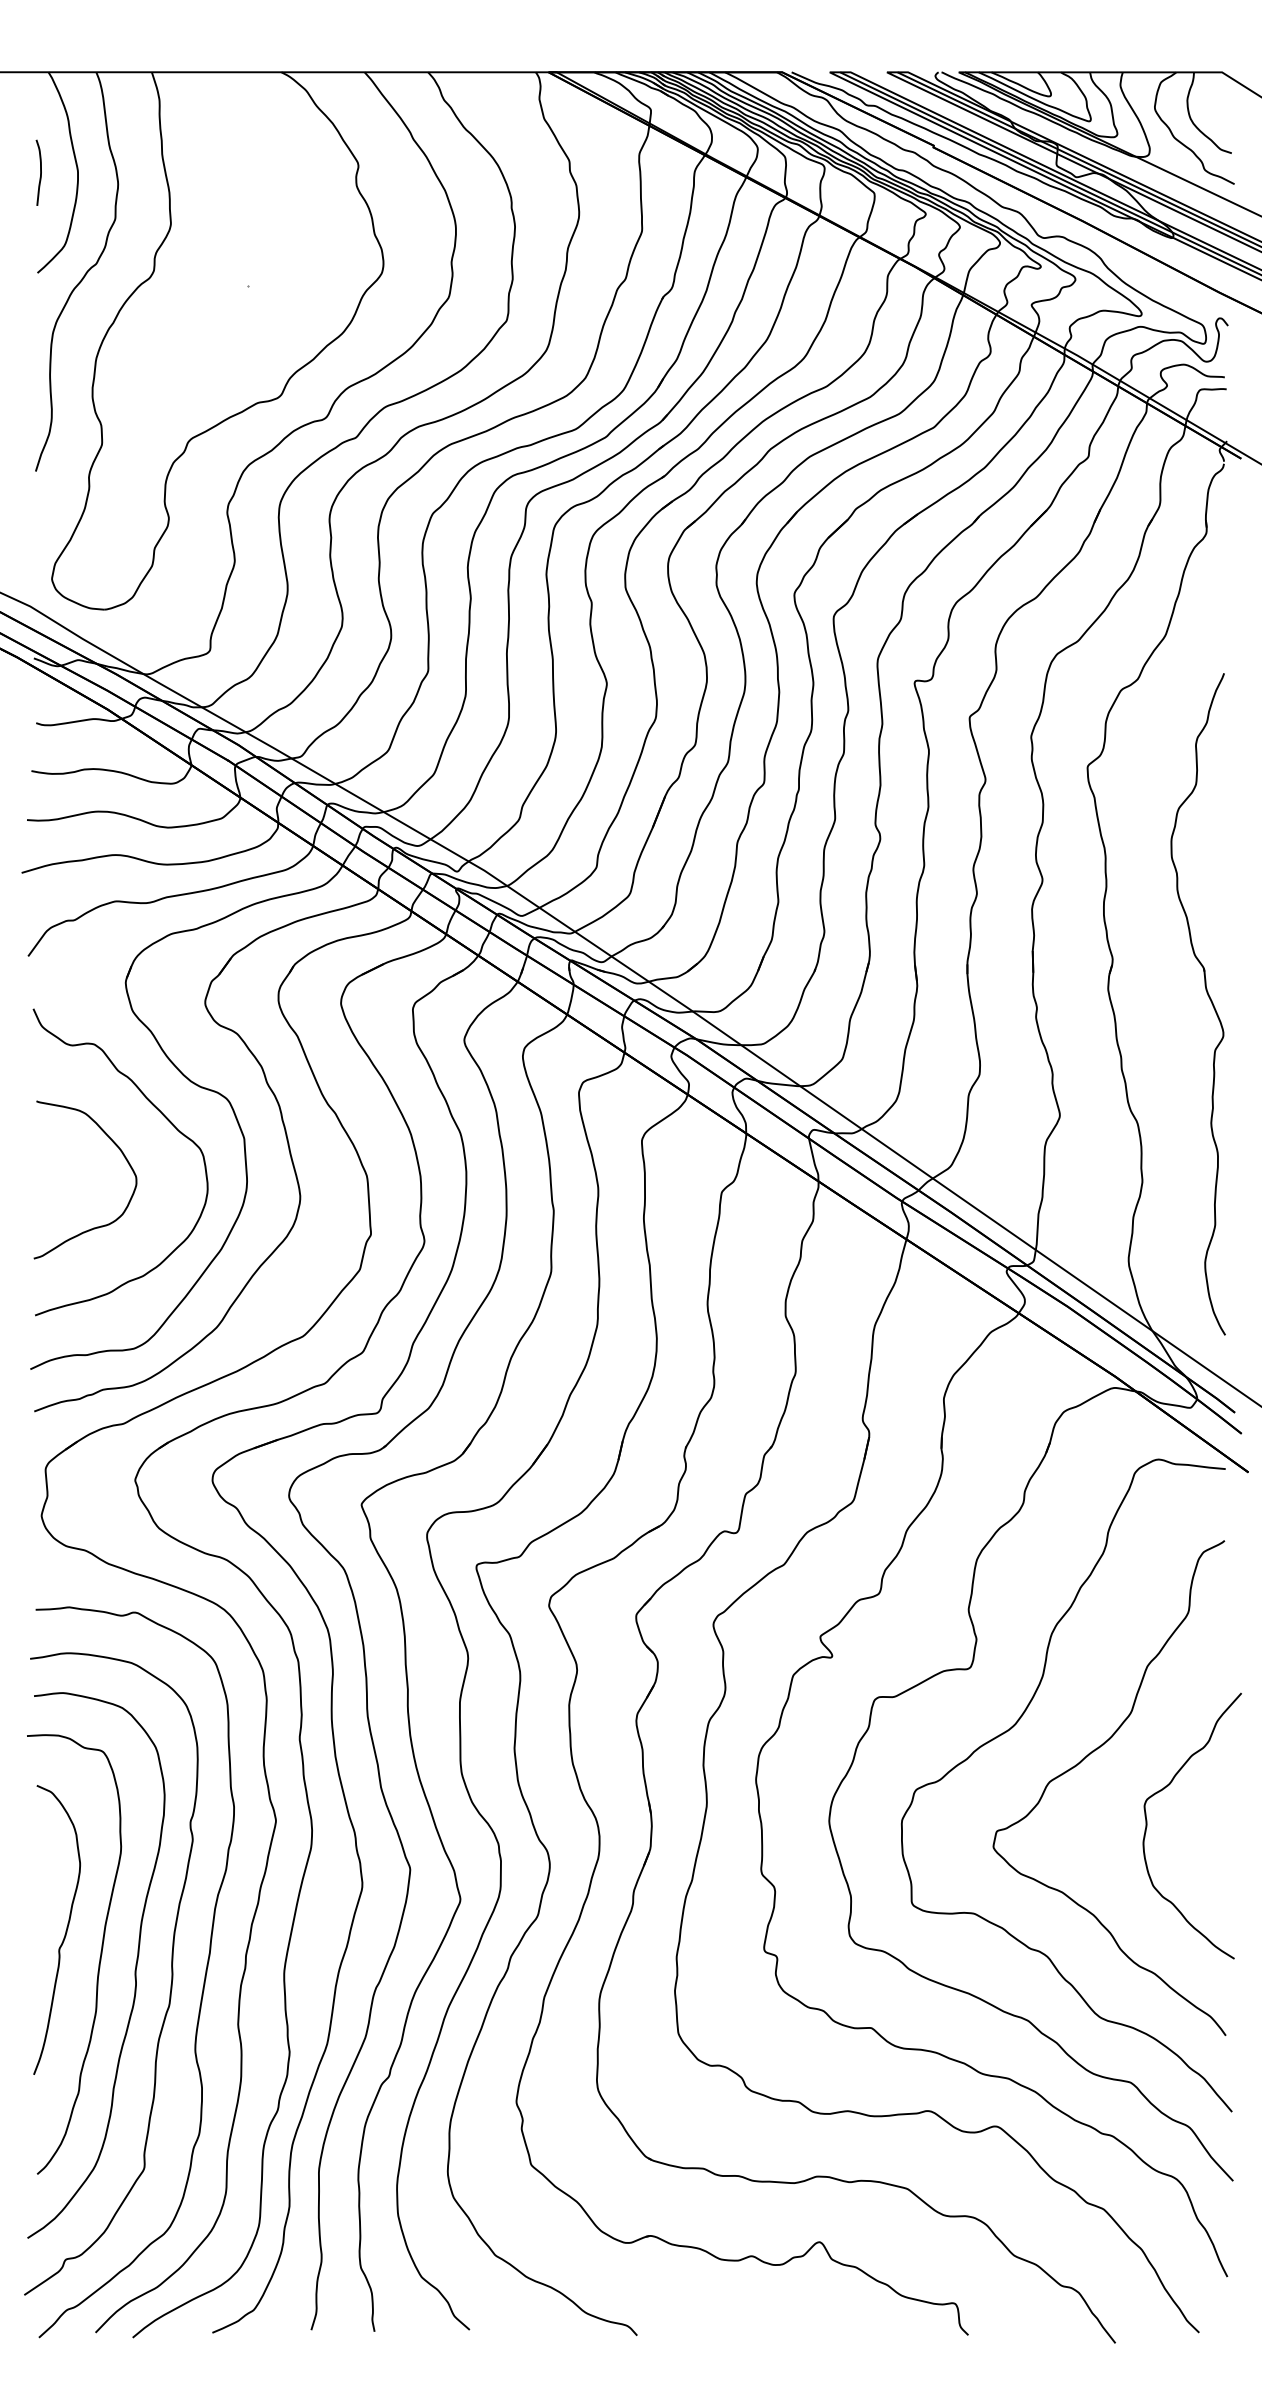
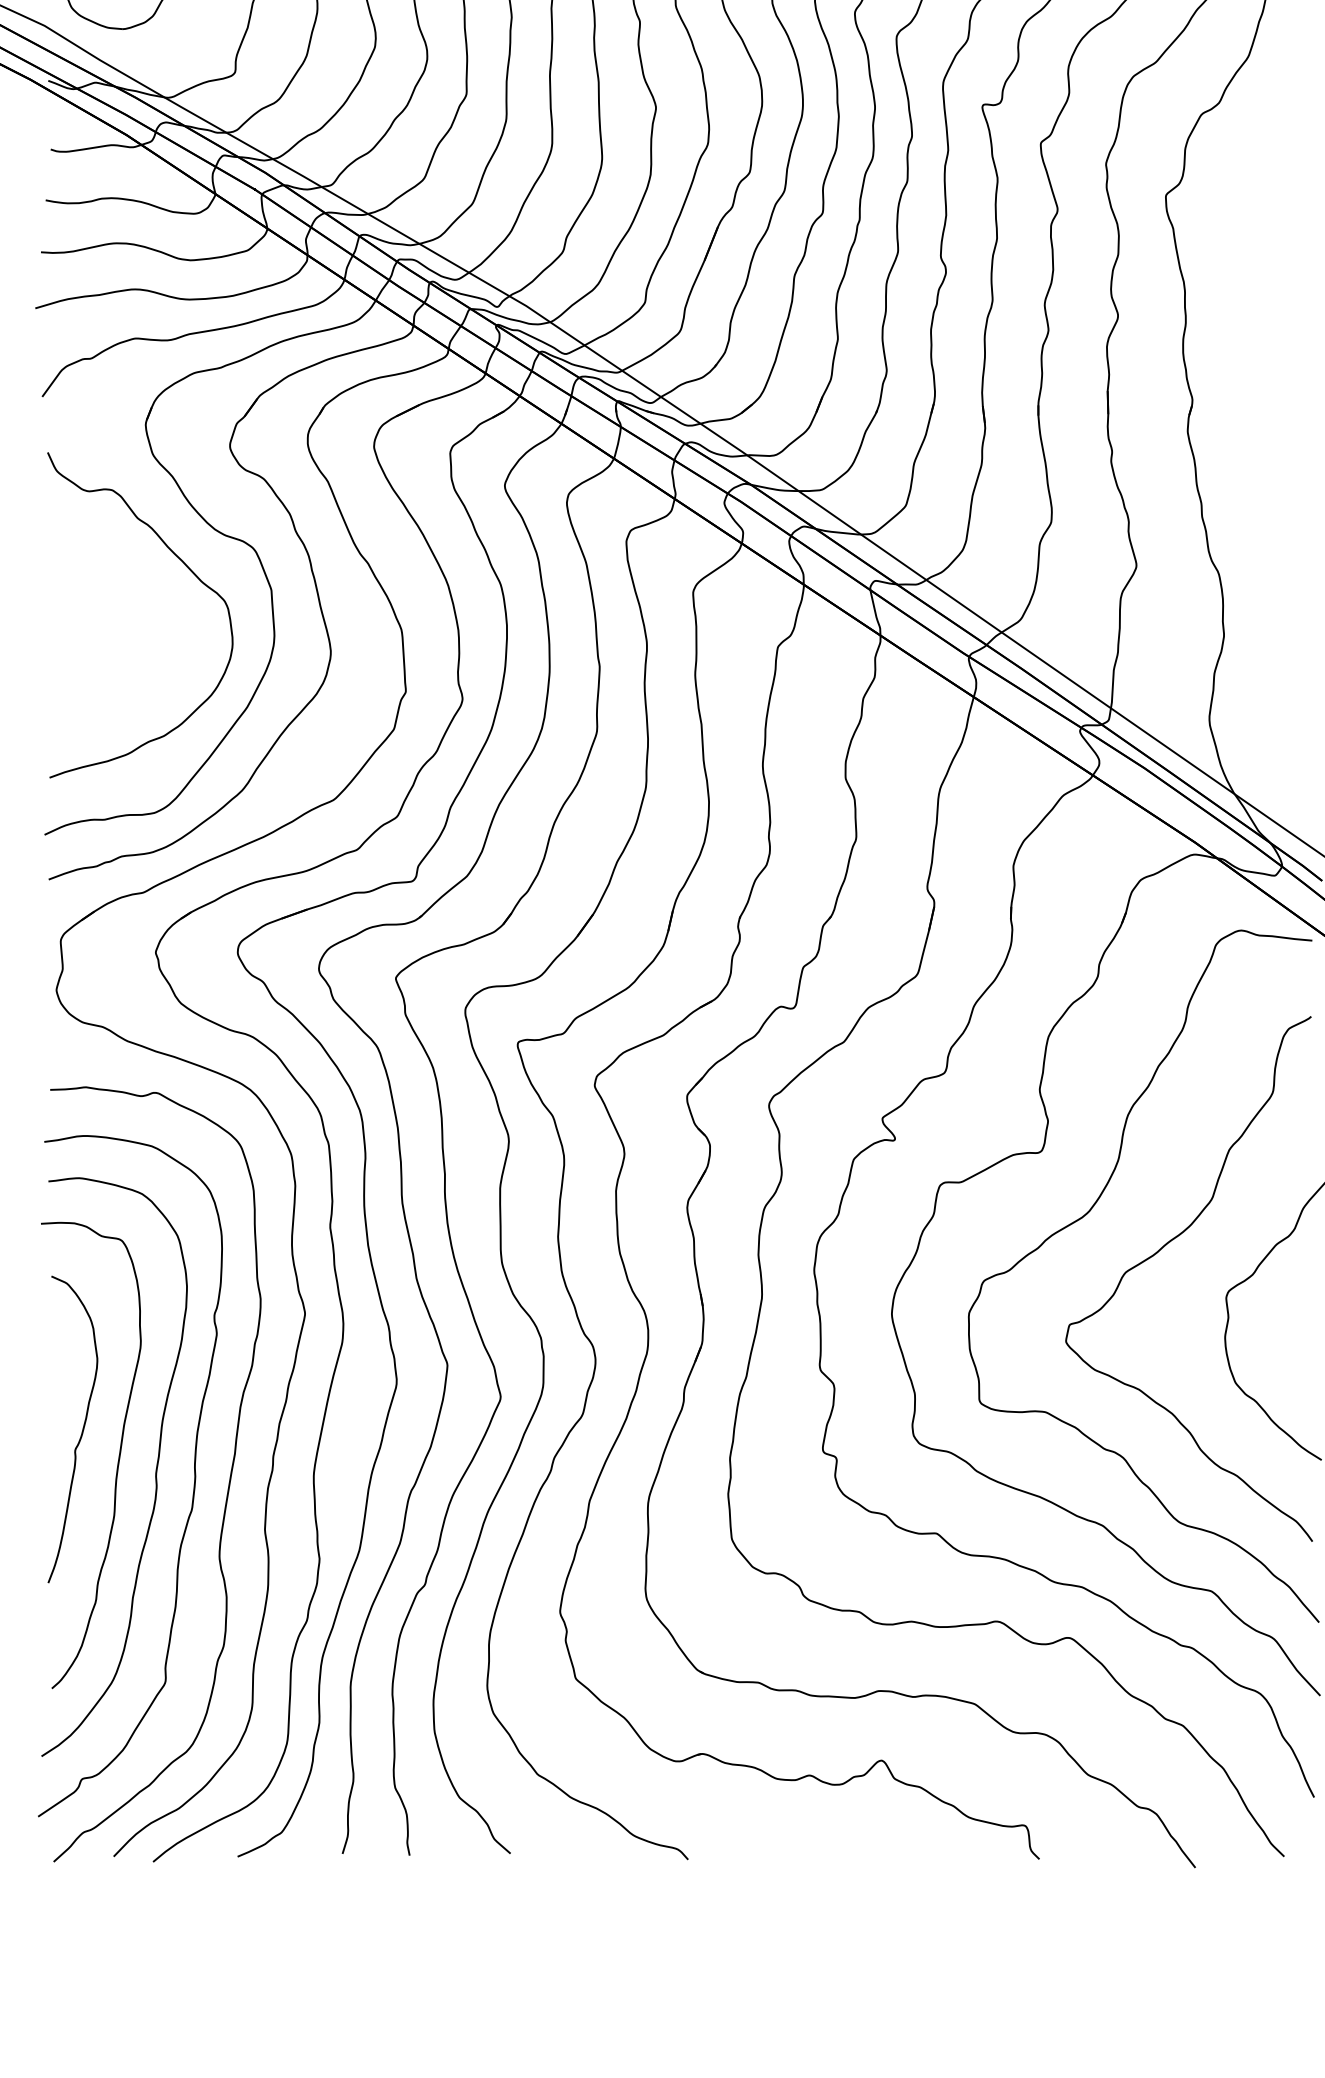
part: (1209, 999) -> (1295, 442), removed
curve: (121, 1153) -> (141, 605), removed

